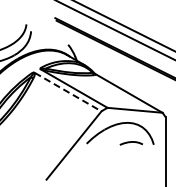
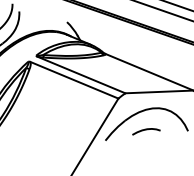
line: (68, 92) -> (74, 80), dashed -> solid
curve: (130, 142) -> (145, 130), moved

